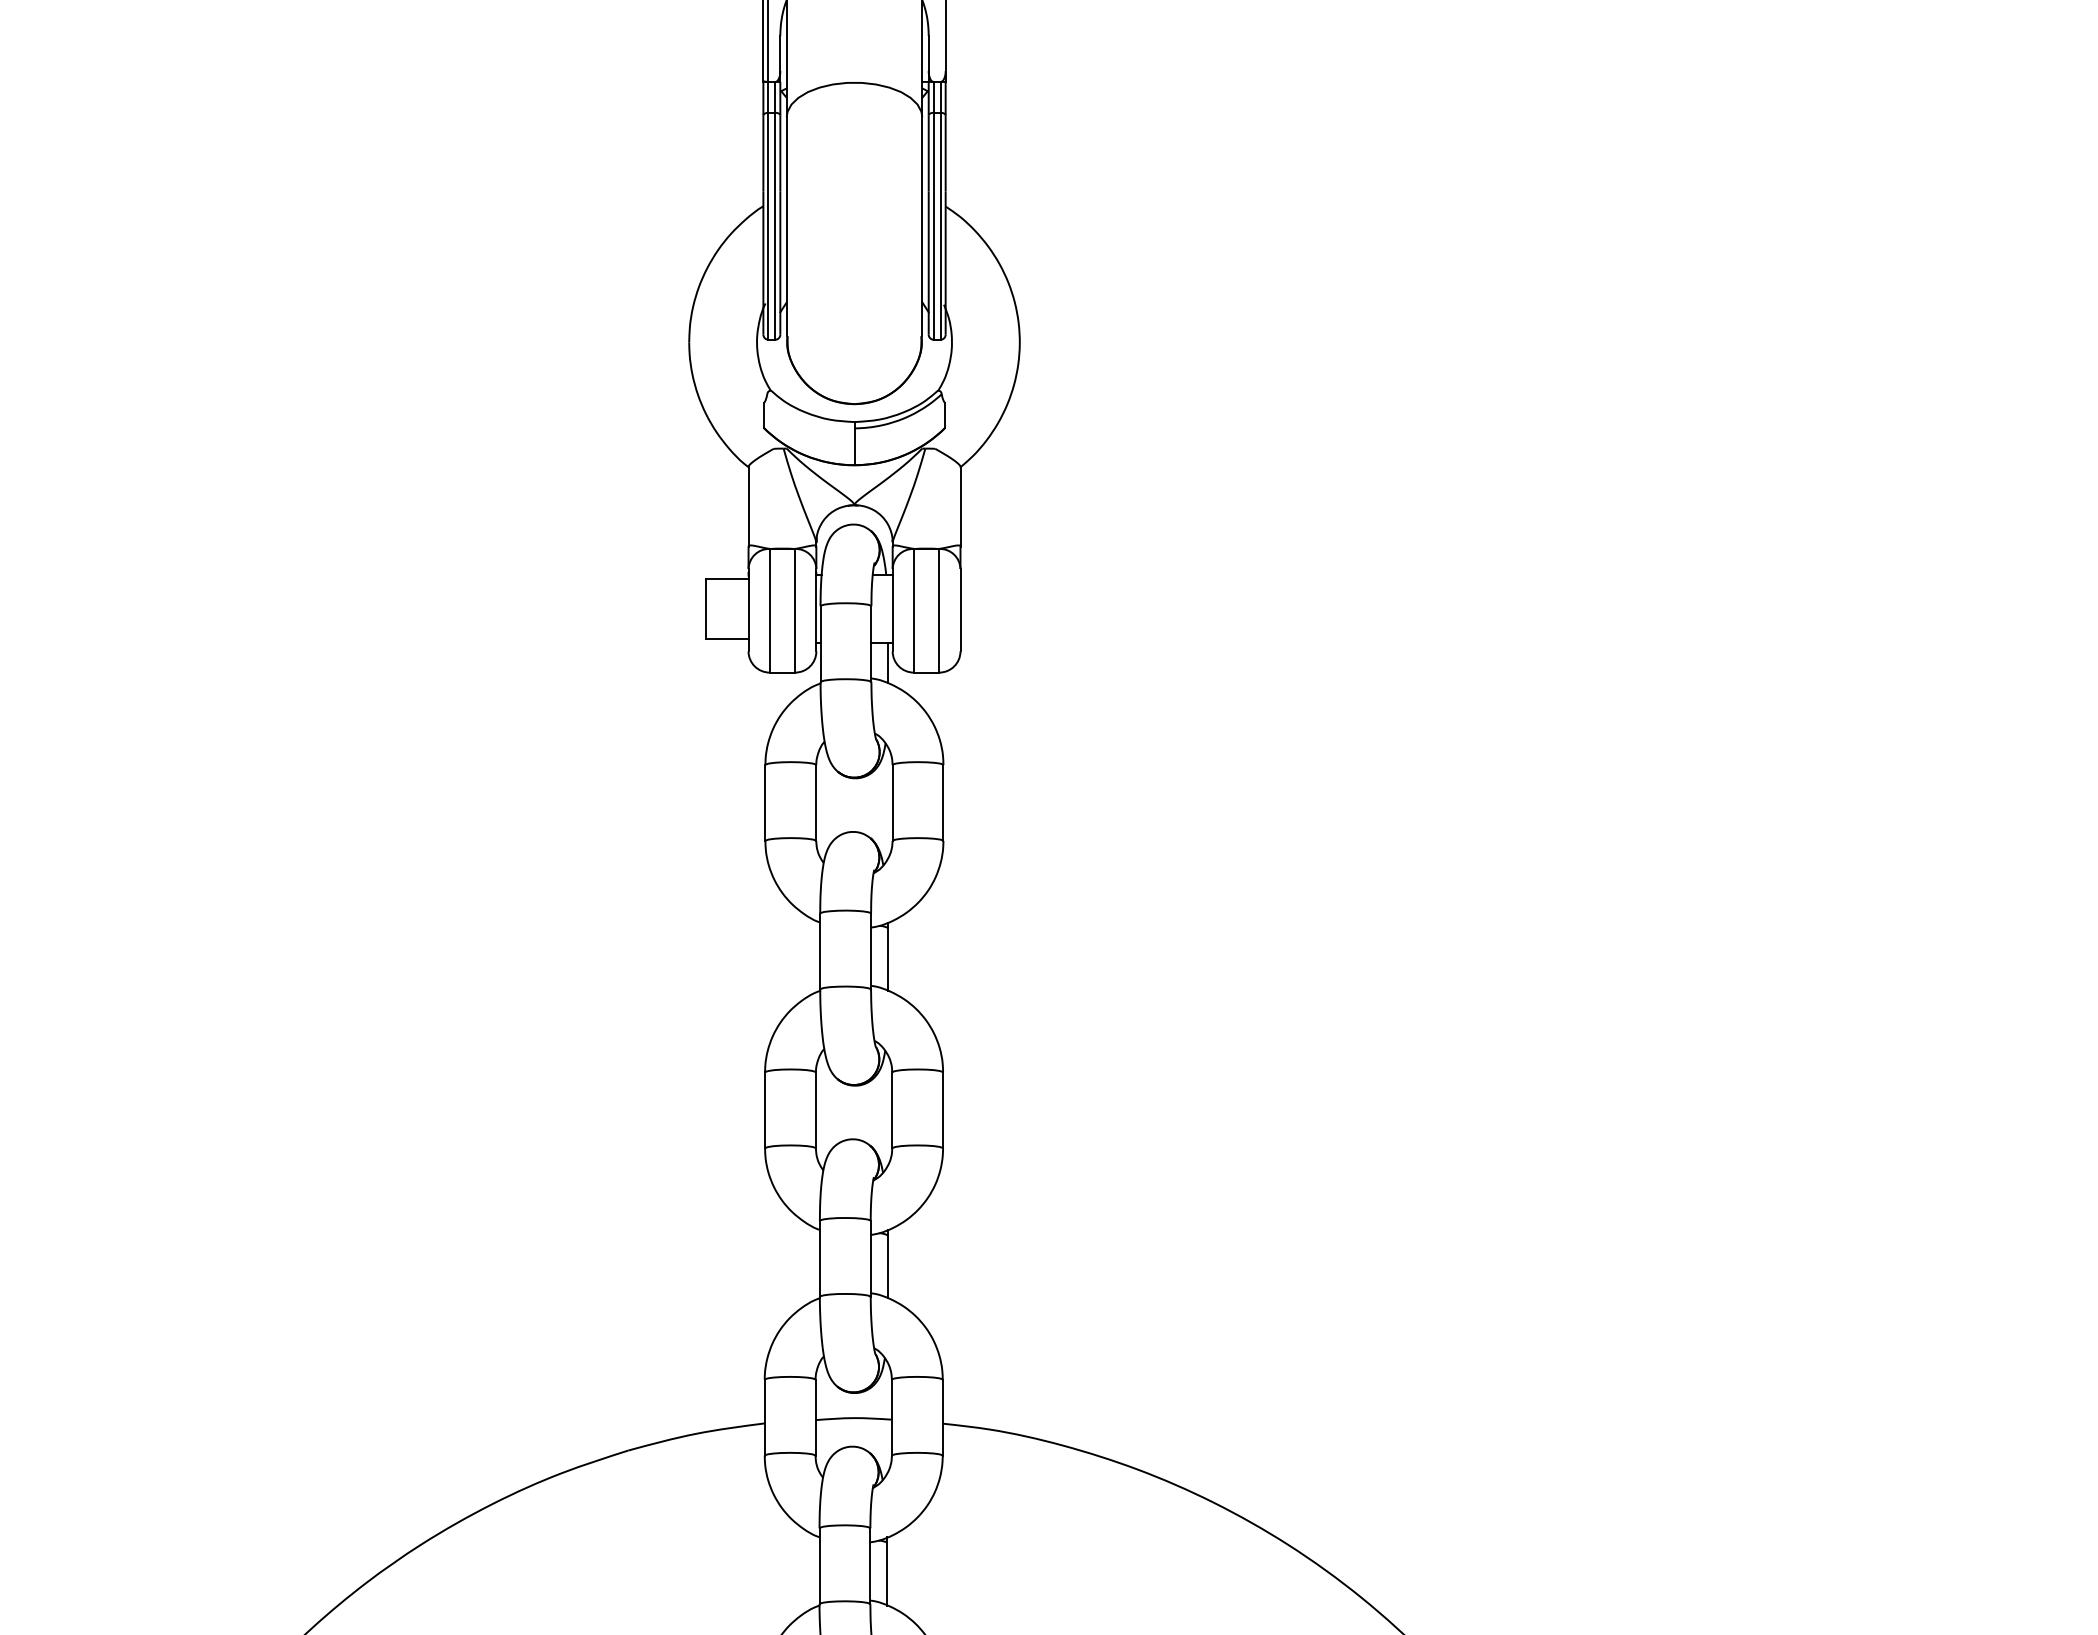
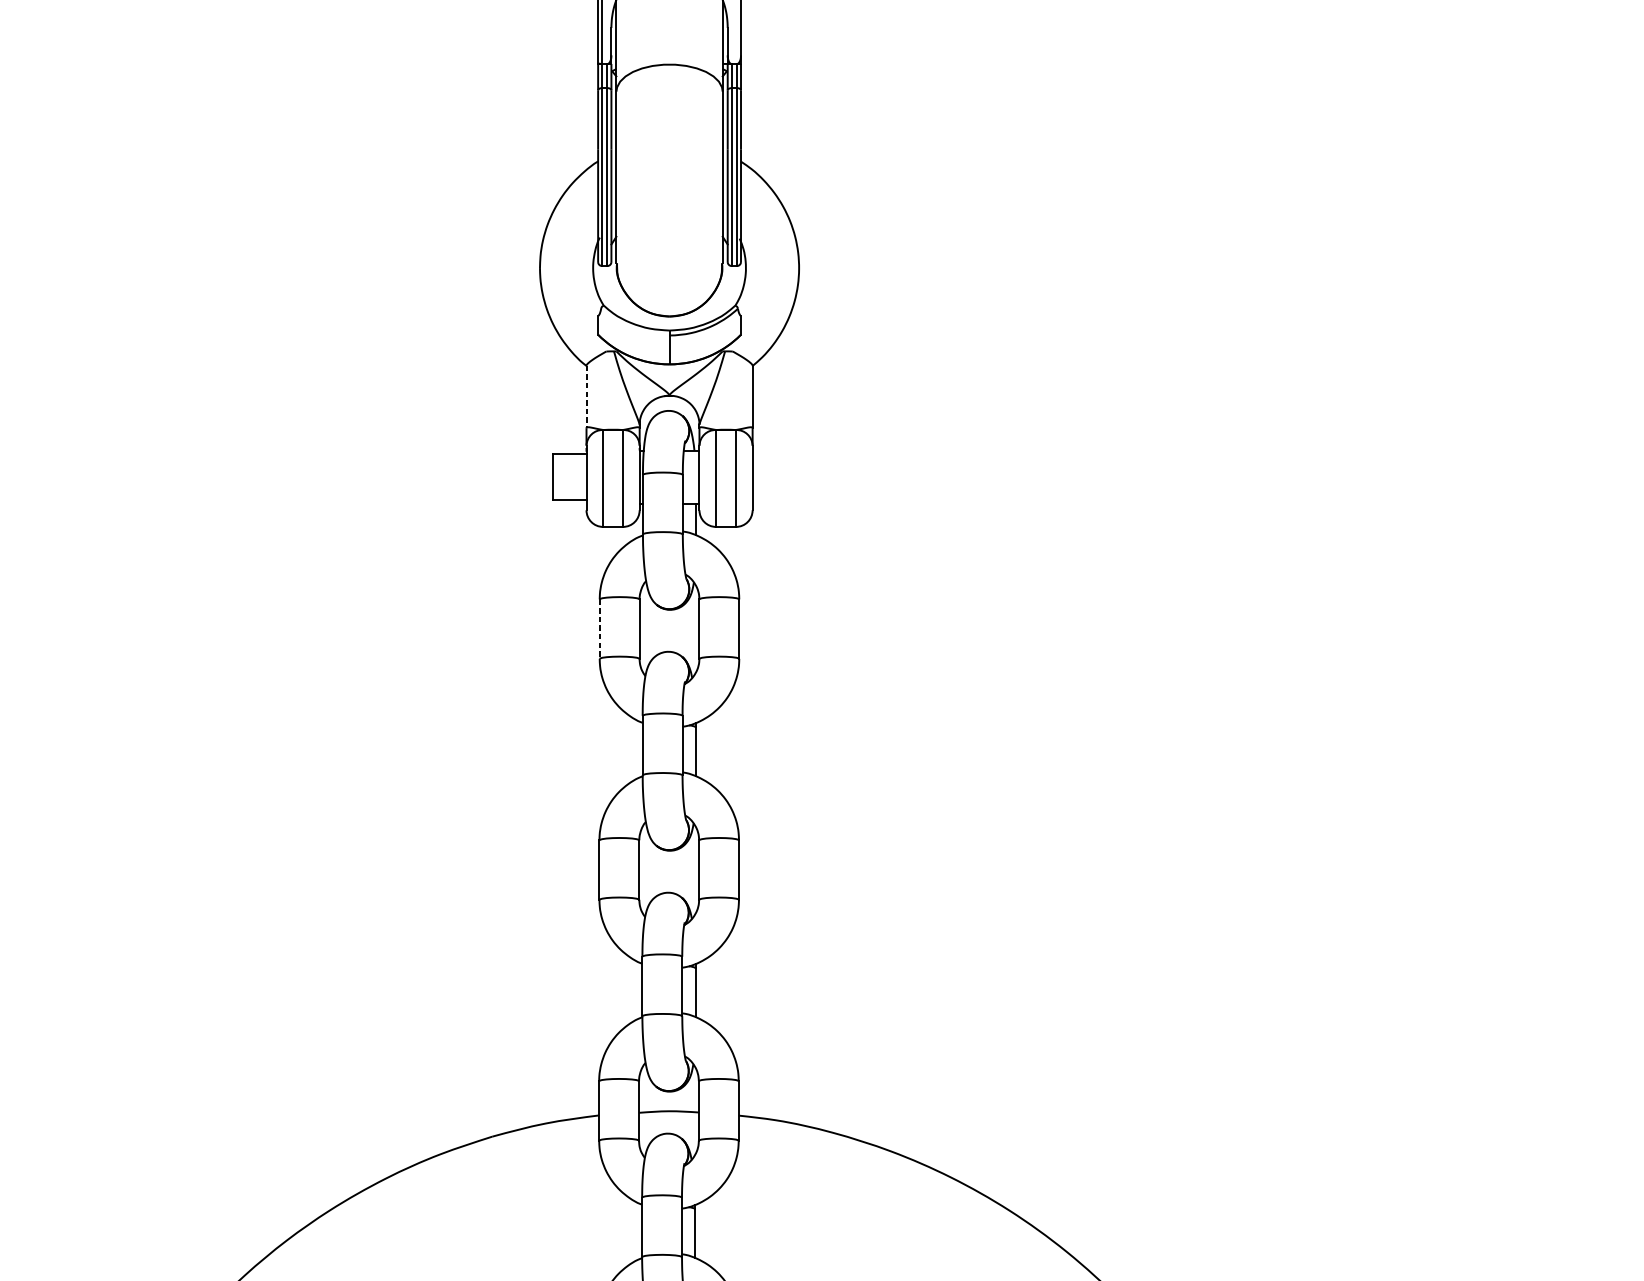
line: (748, 506) -> (586, 396), solid -> dashed
line: (765, 803) -> (599, 629), solid -> dashed

